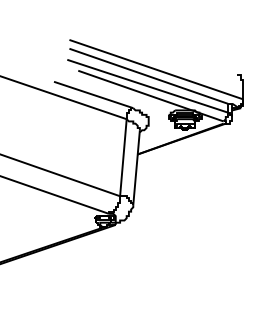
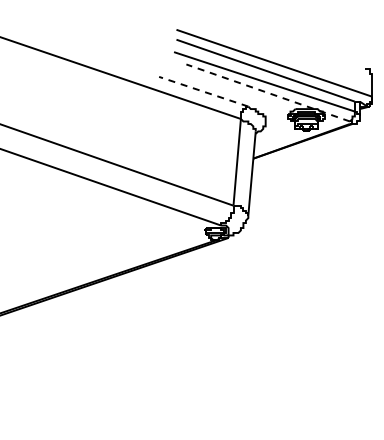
line: (93, 94) -> (203, 91), solid -> dashed
line: (151, 95) -> (268, 92), solid -> dashed

